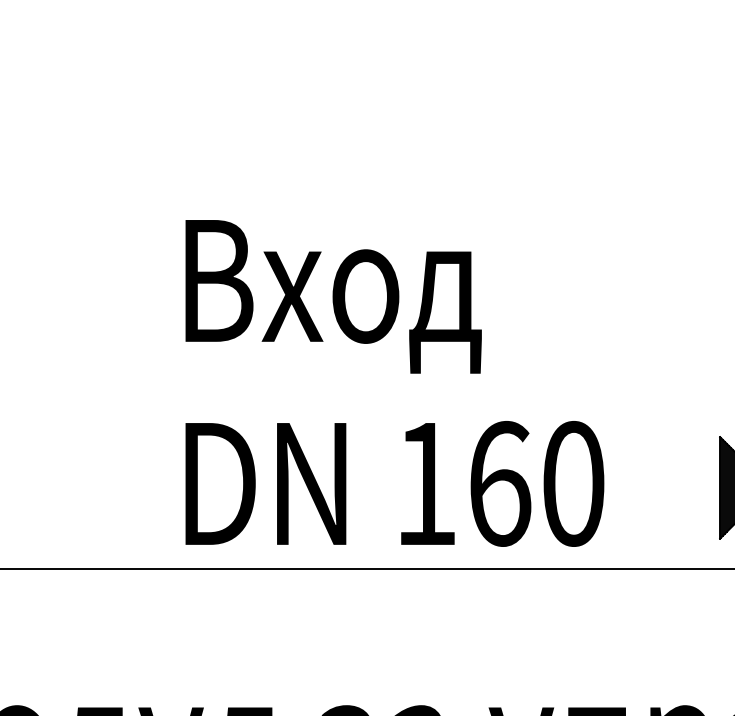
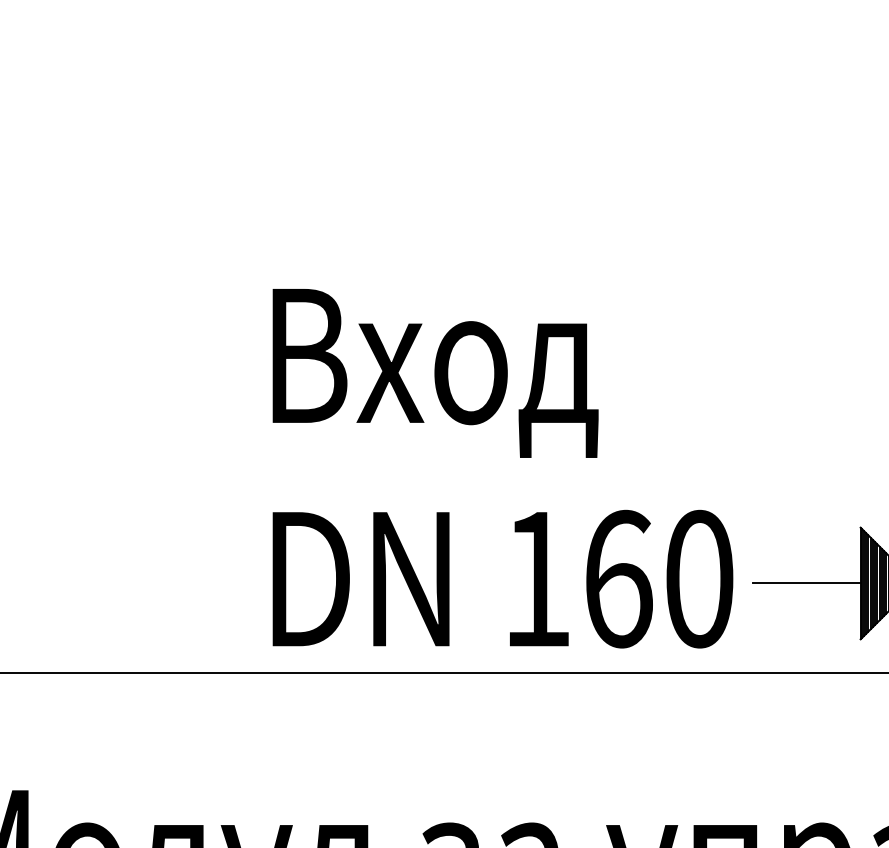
line: (670, 487) -> (806, 583), added

